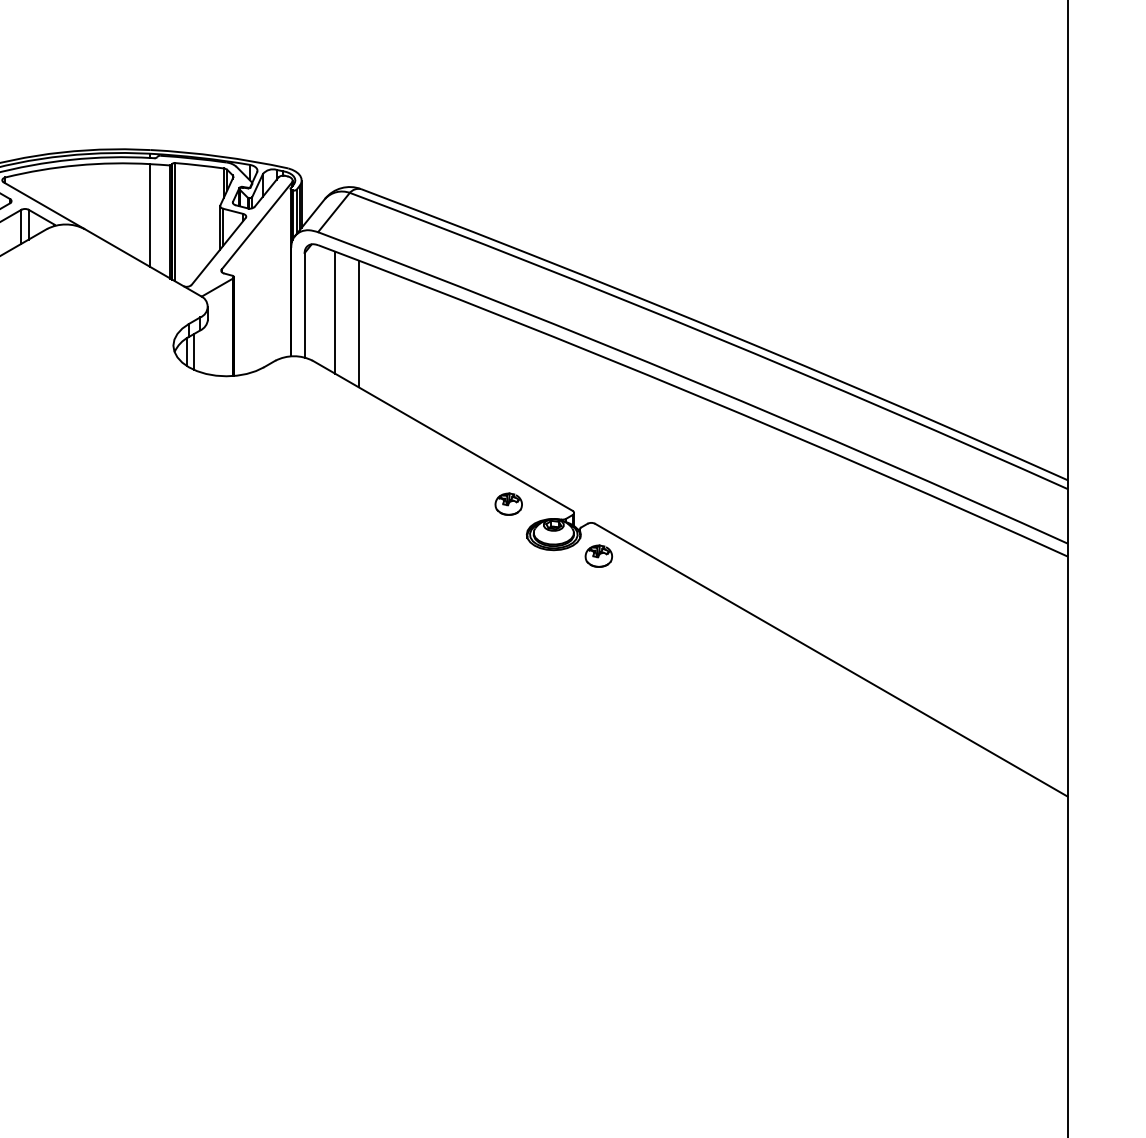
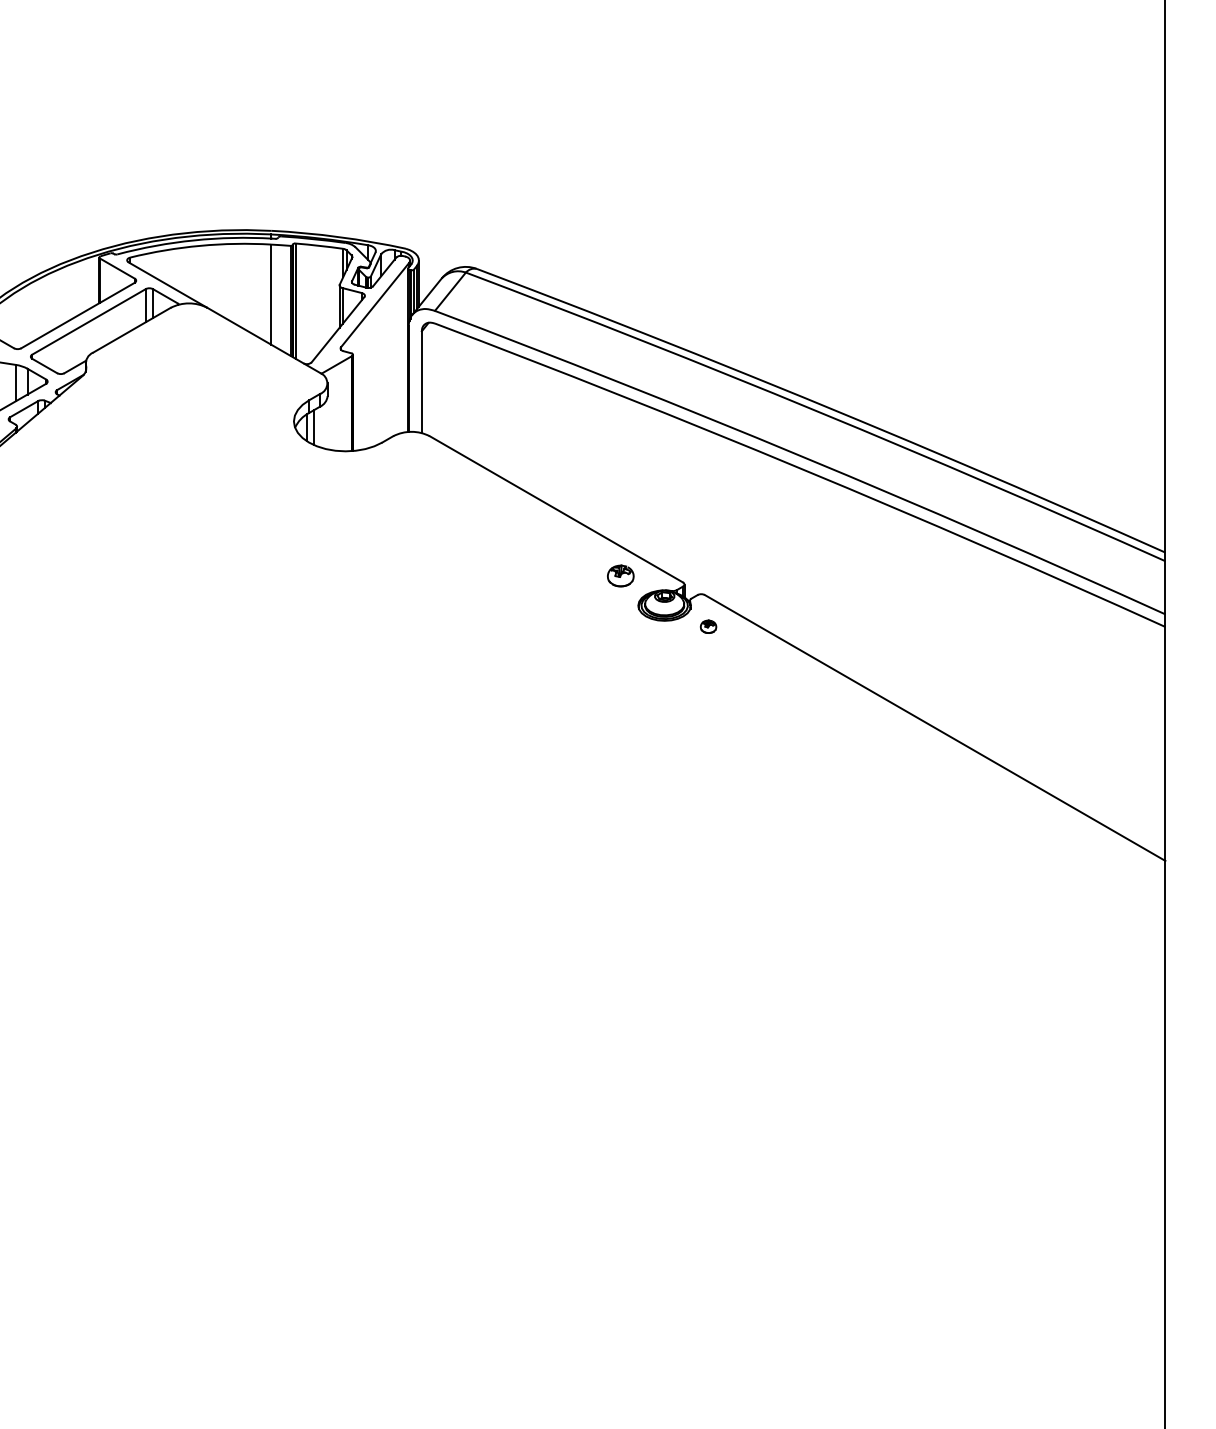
line: (335, 311) -> (451, 388), removed
line: (358, 324) -> (474, 400), removed
part: (598, 556) -> (708, 626), size x0.6

